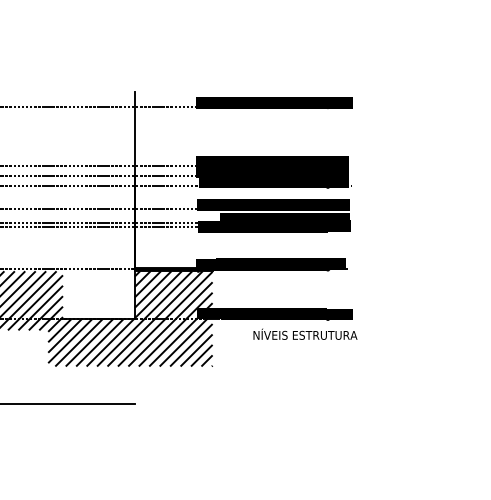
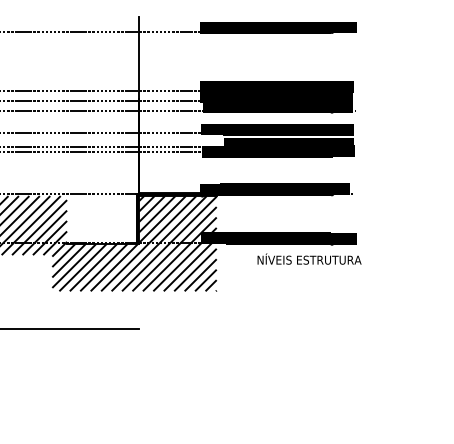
fill: (132, 294) -> (136, 219), added

